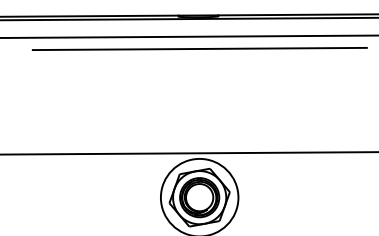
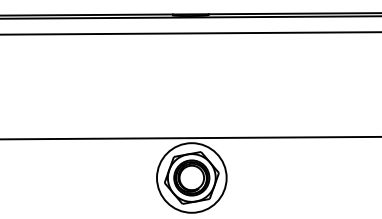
line: (199, 49) -> (191, 44), removed

